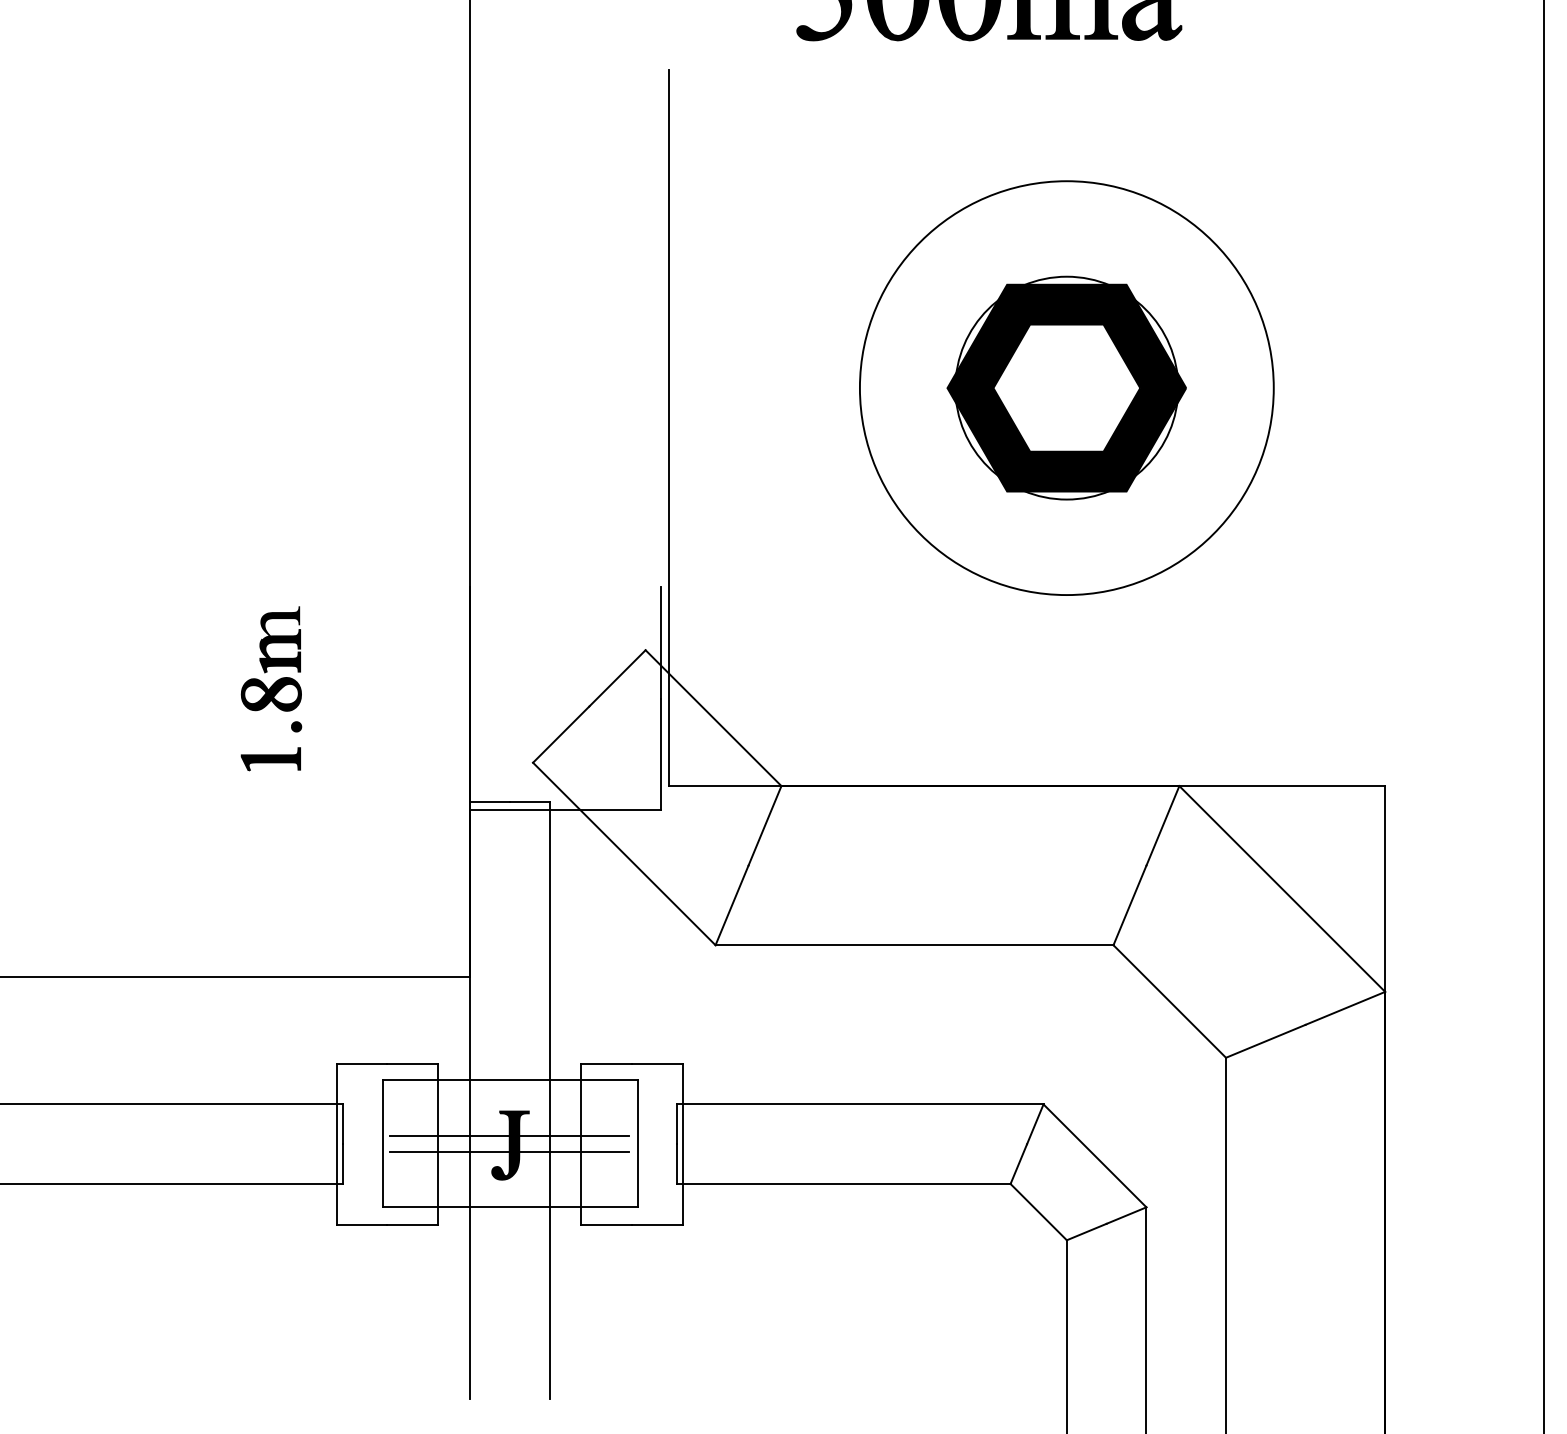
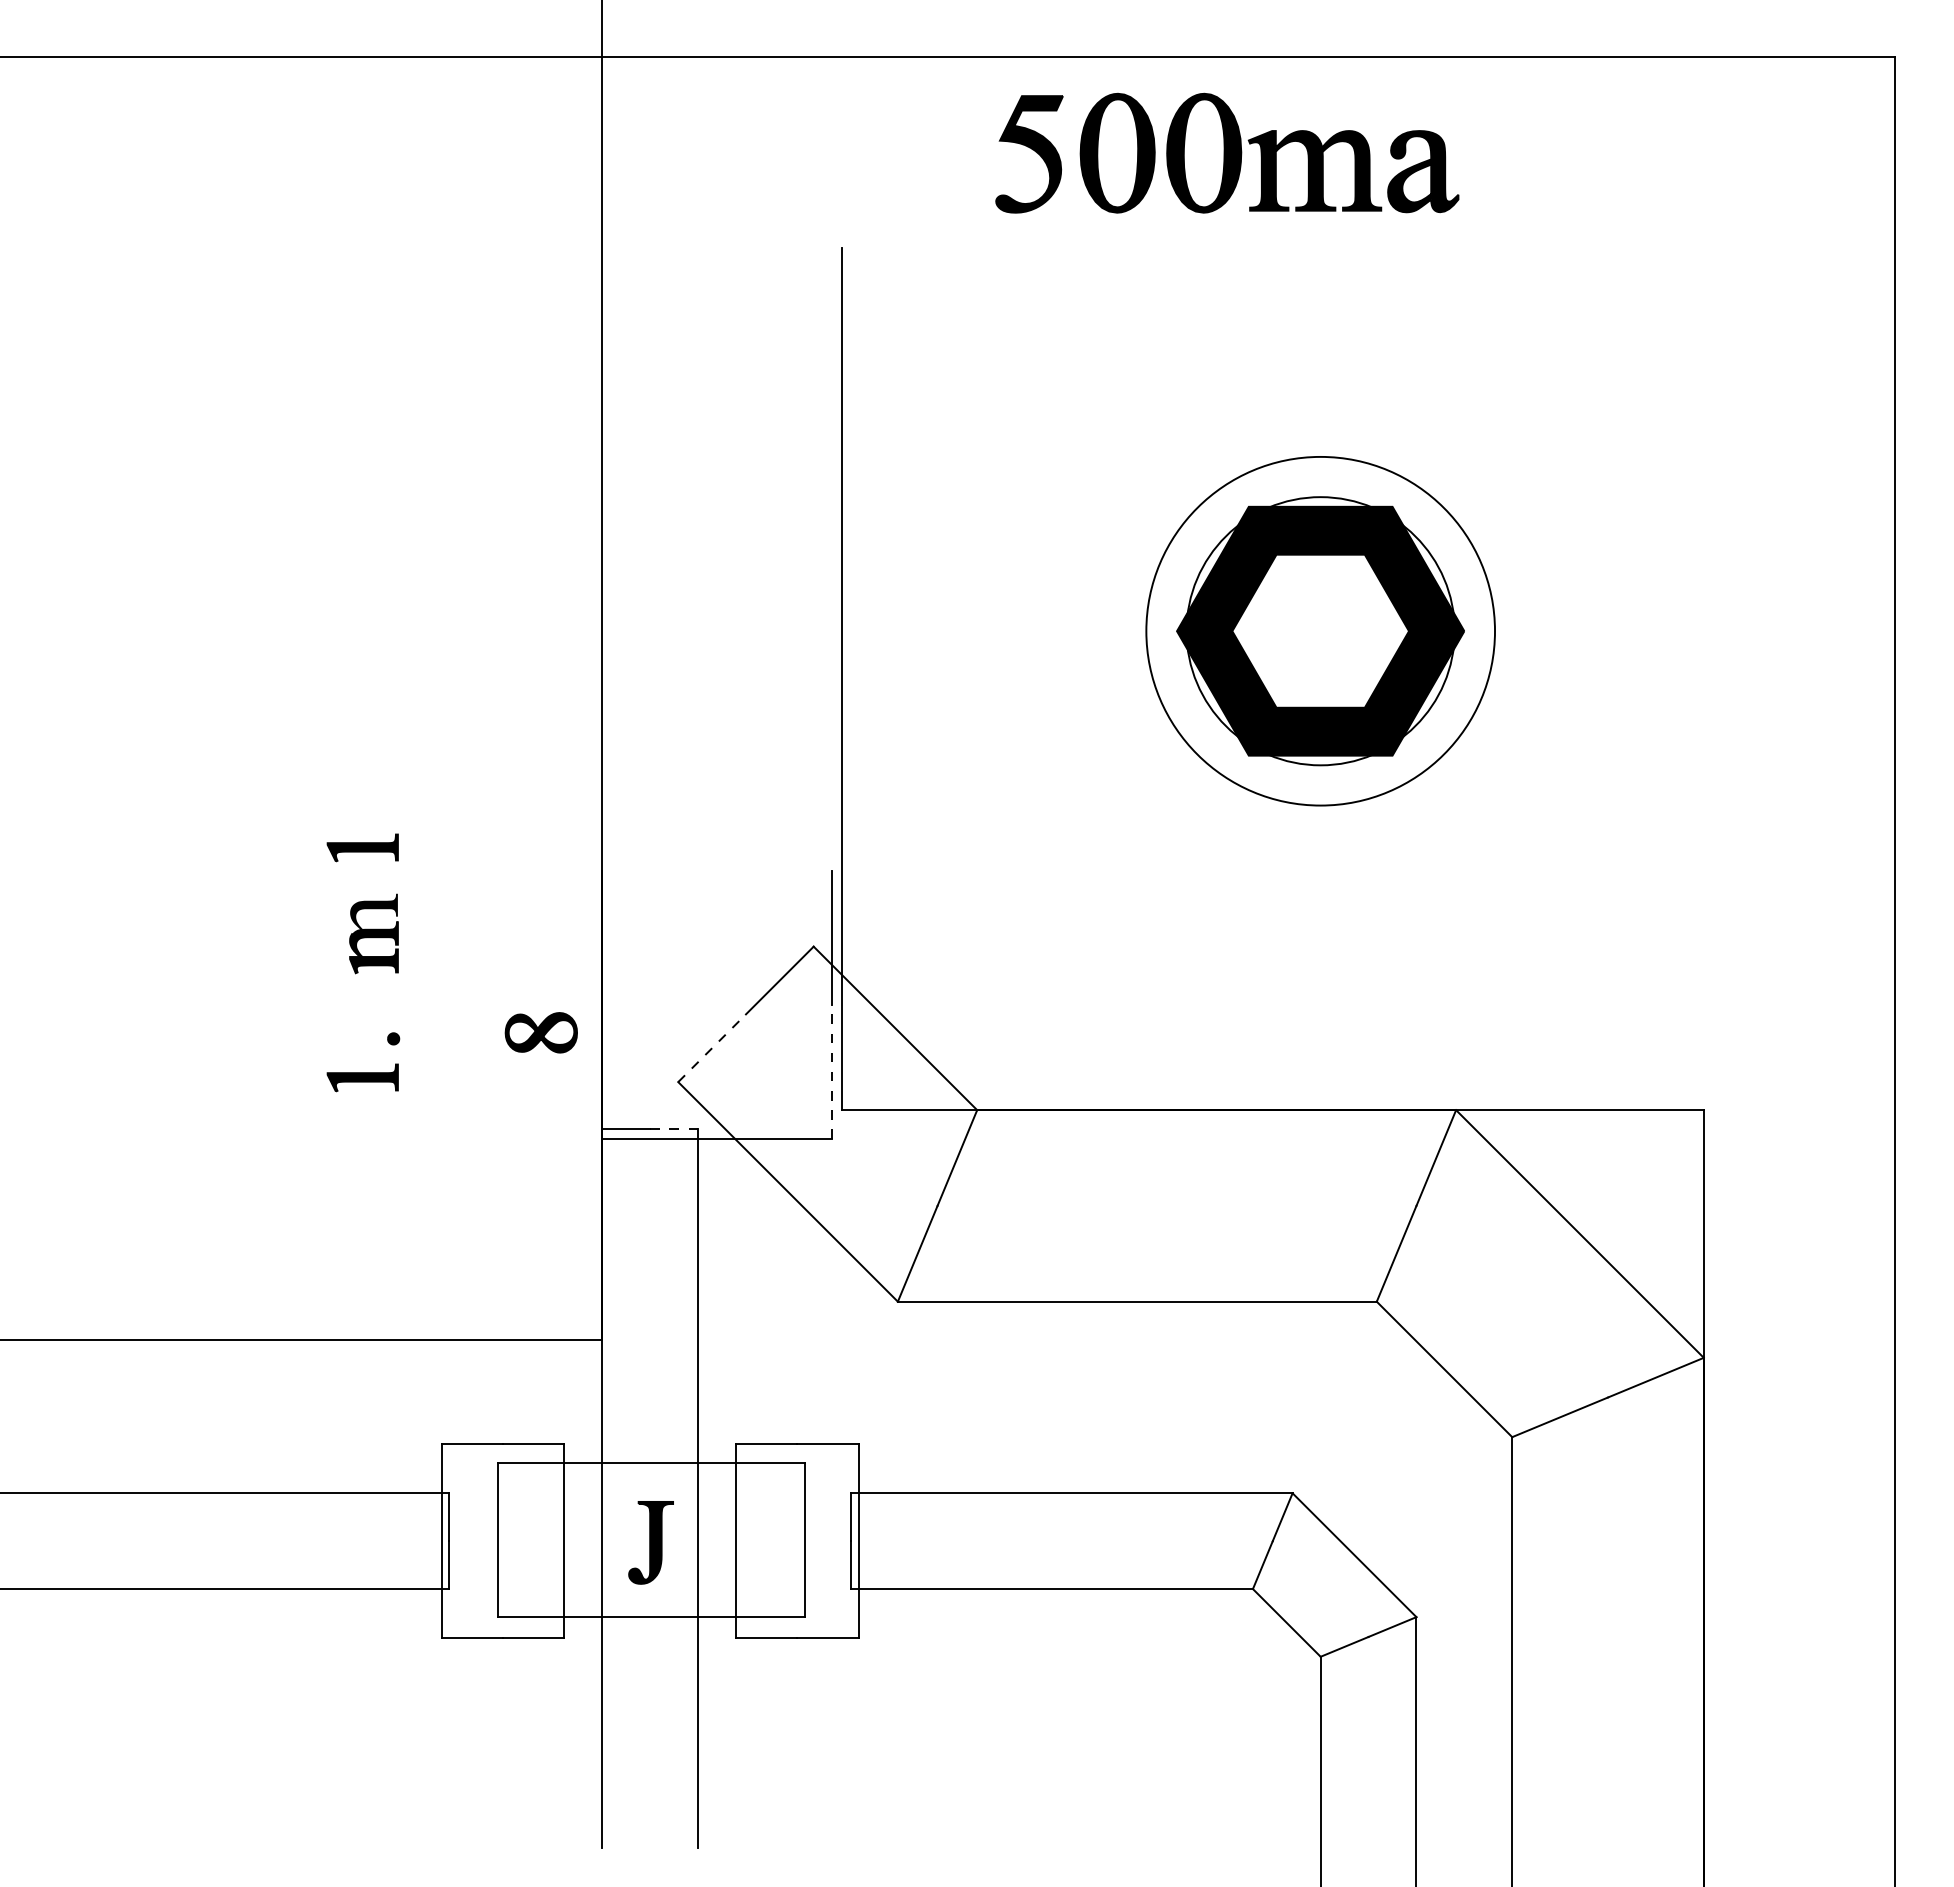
circle: (1066, 388) -> (1320, 631), size x0.7
part: (270, 567) -> (362, 847), added
part: (270, 694) -> (540, 1032), moved
line: (561, 734) -> (712, 1048), solid -> dashed
line: (661, 753) -> (832, 1071), solid -> dashed
line: (529, 802) -> (674, 1129), solid -> dashed
line: (509, 1136) -> (649, 1531), removed
line: (509, 1151) -> (649, 1550), removed

